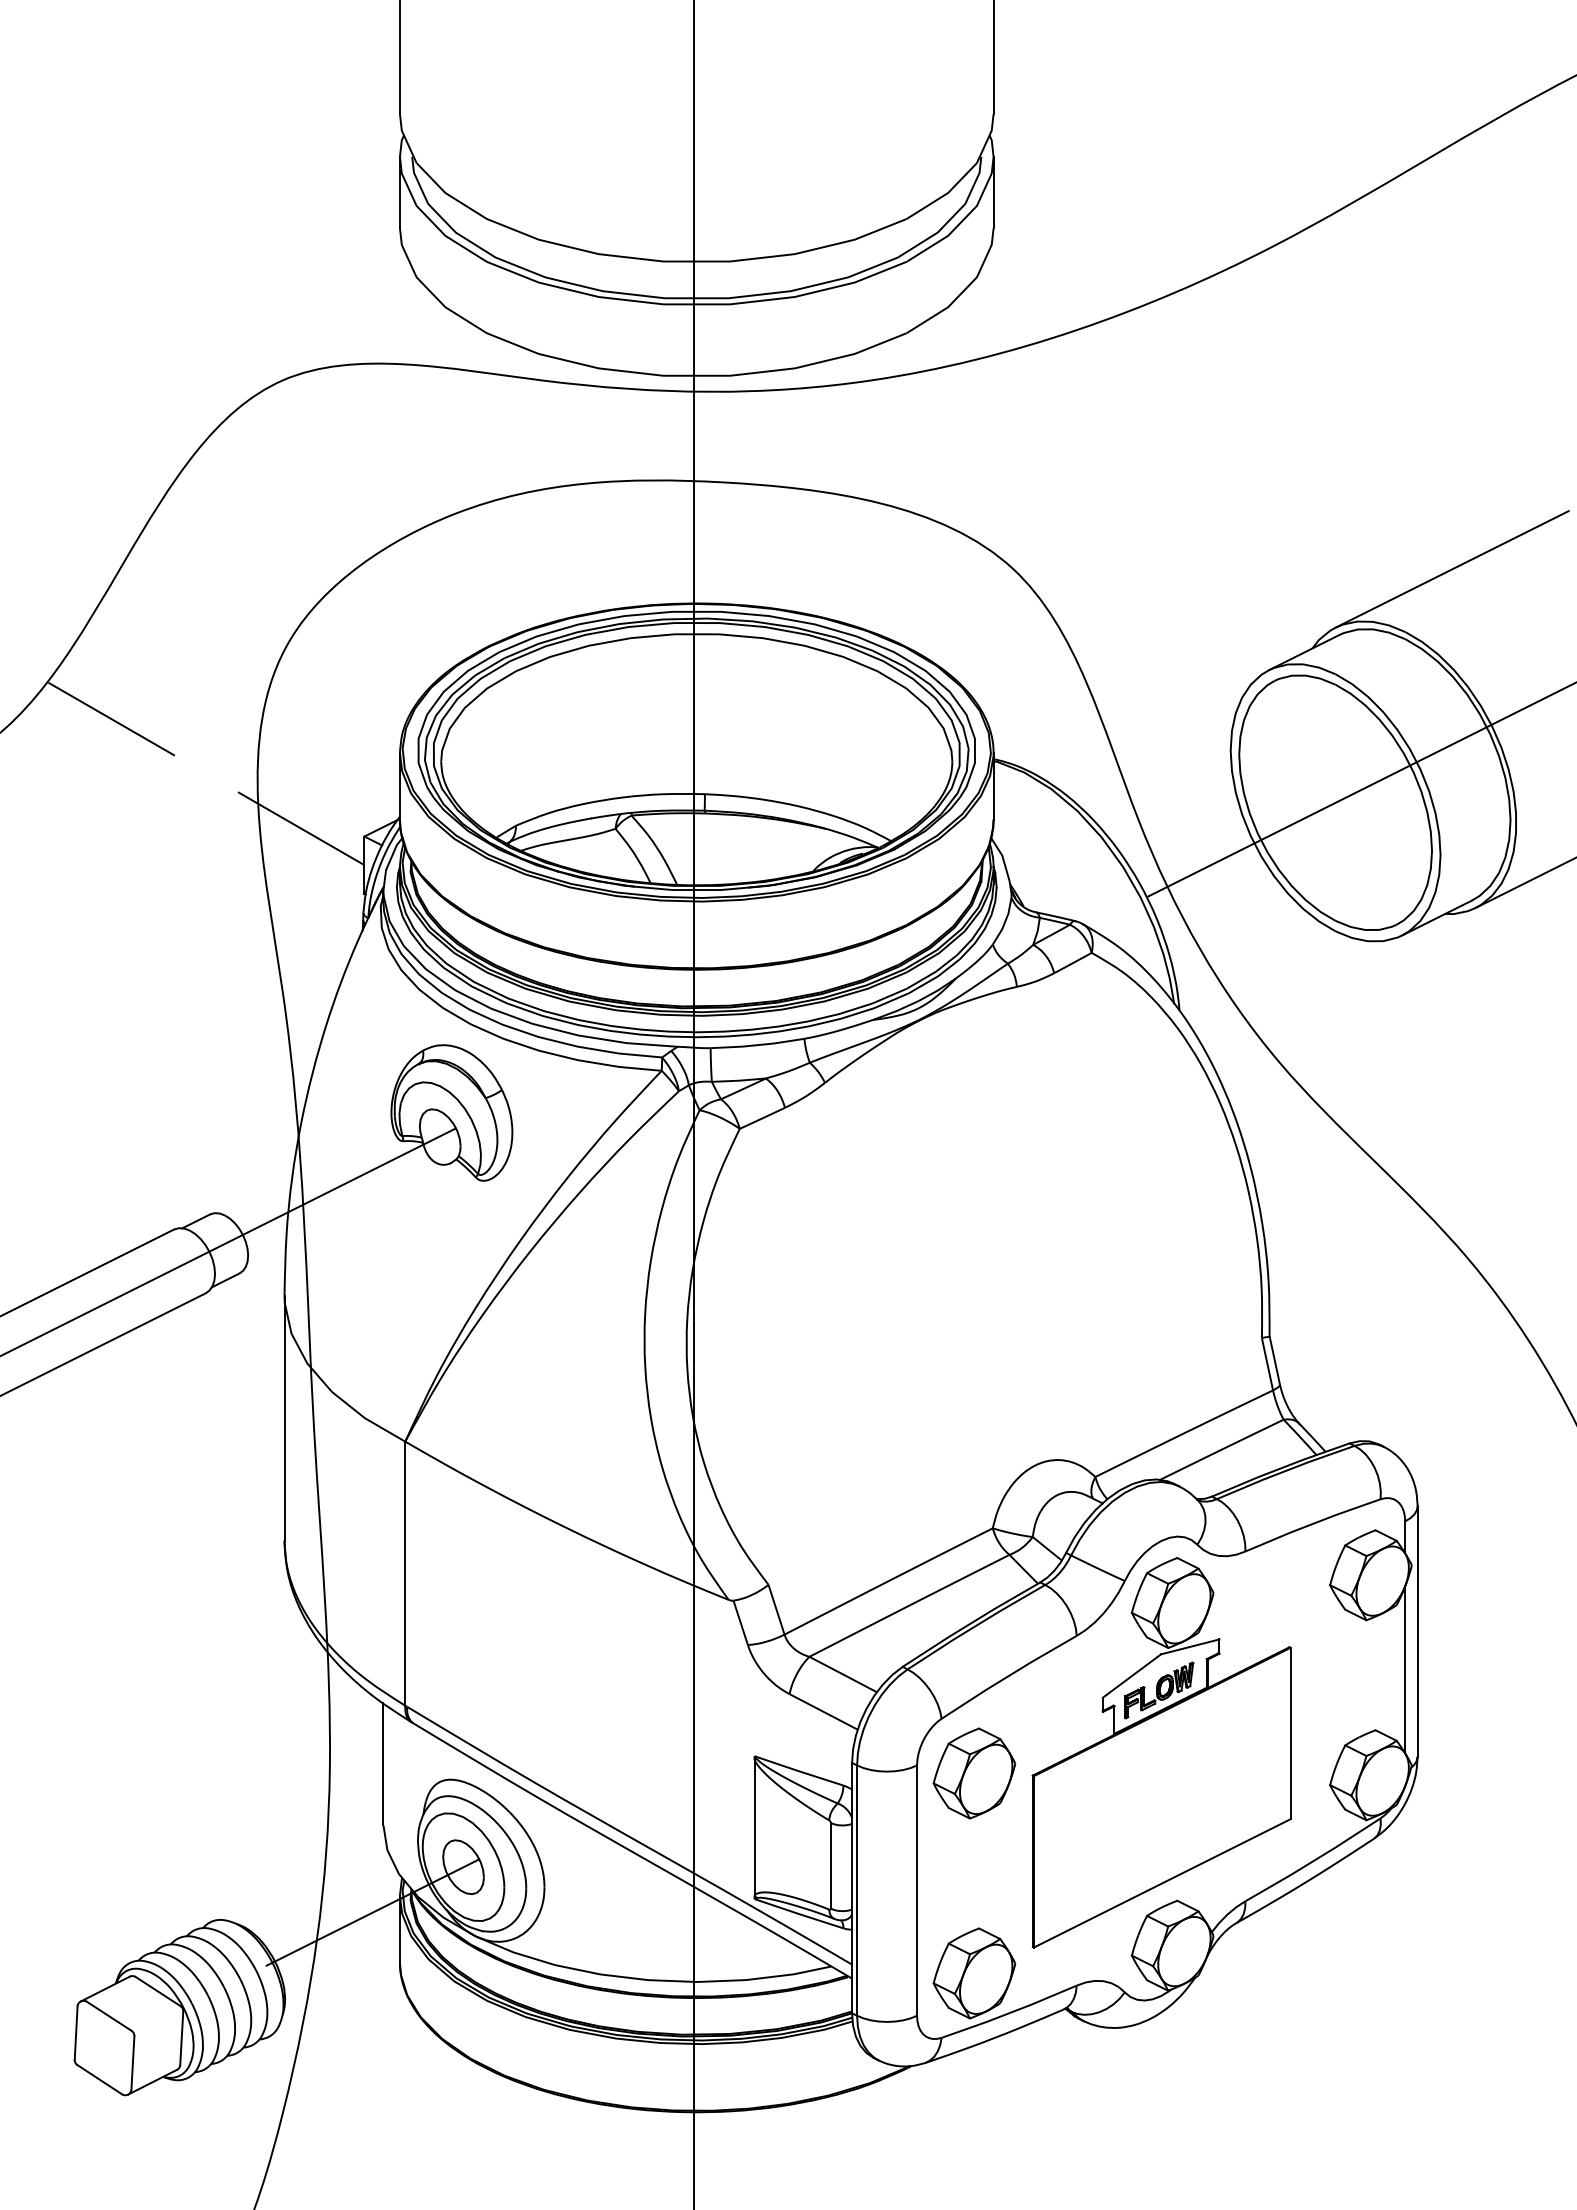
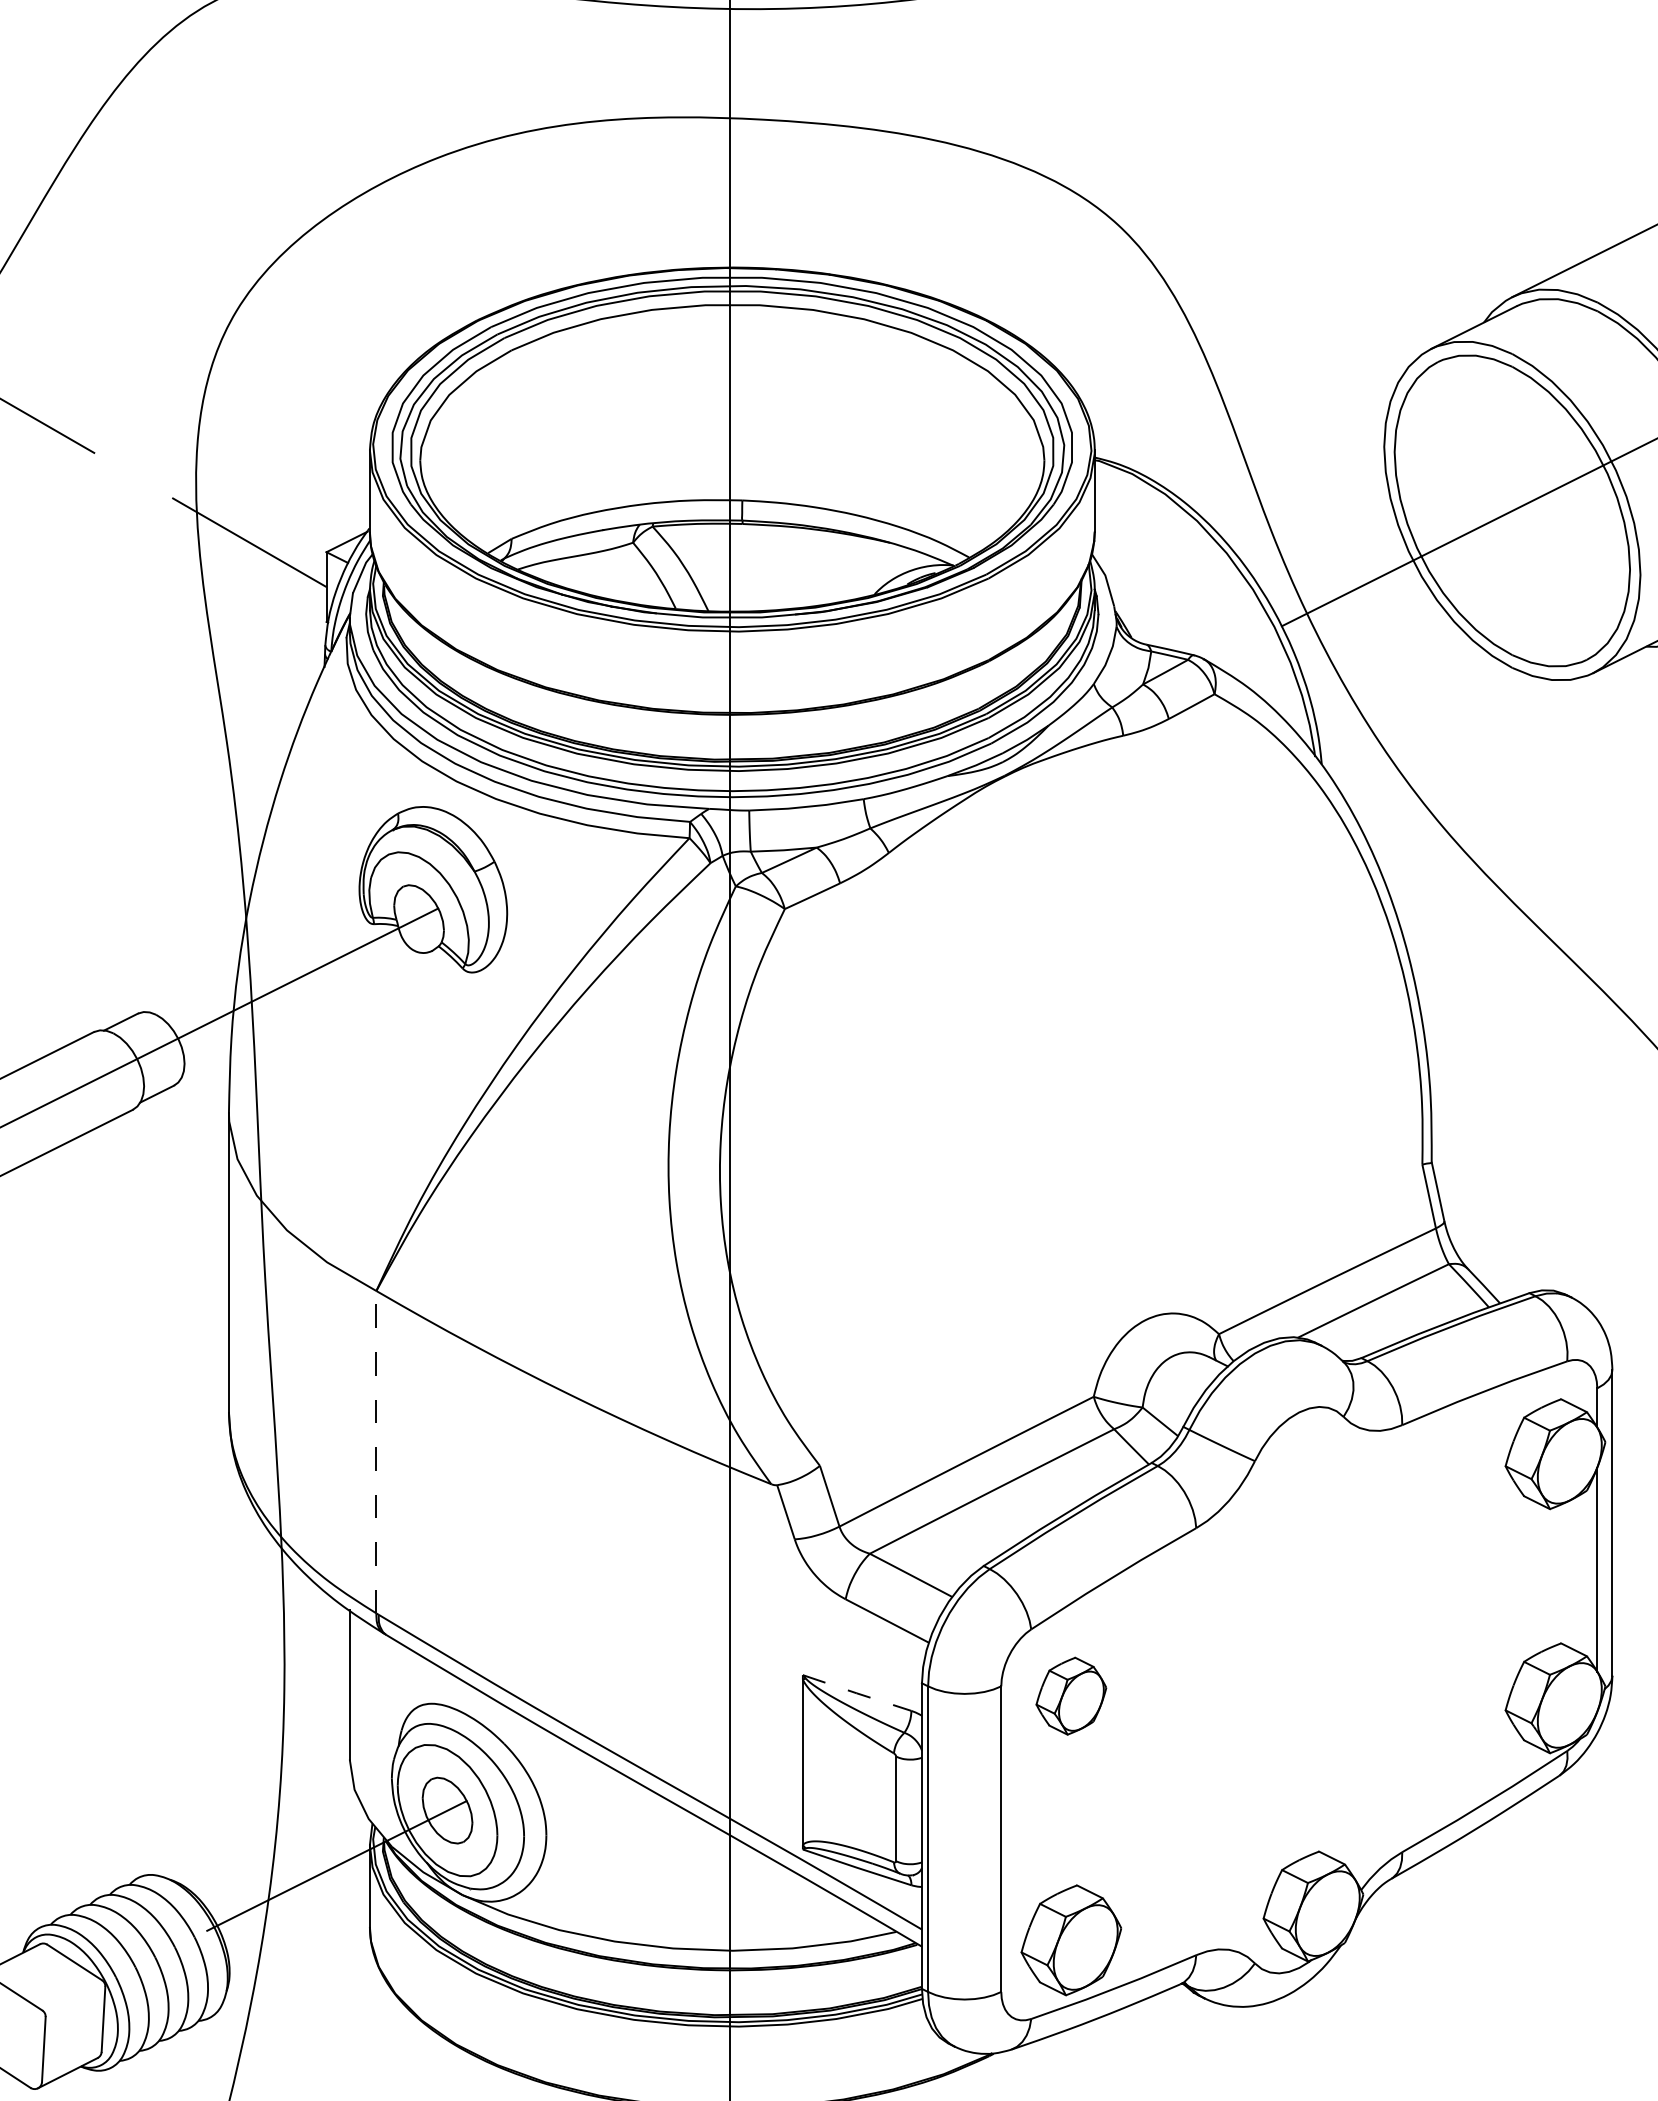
line: (405, 1573) -> (376, 1451), solid -> dashed
part: (1161, 1752) -> (1299, 1670), removed
line: (798, 1771) -> (856, 1693), solid -> dashed
part: (974, 1773) -> (1071, 1696), size x0.7

